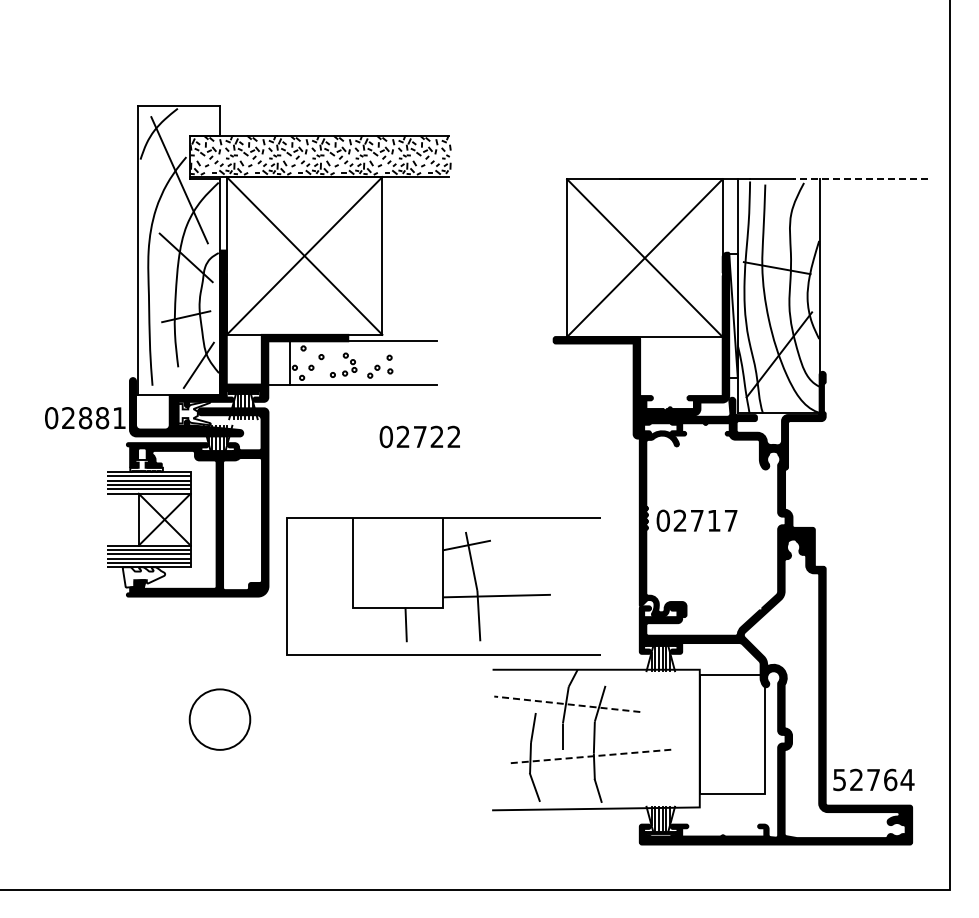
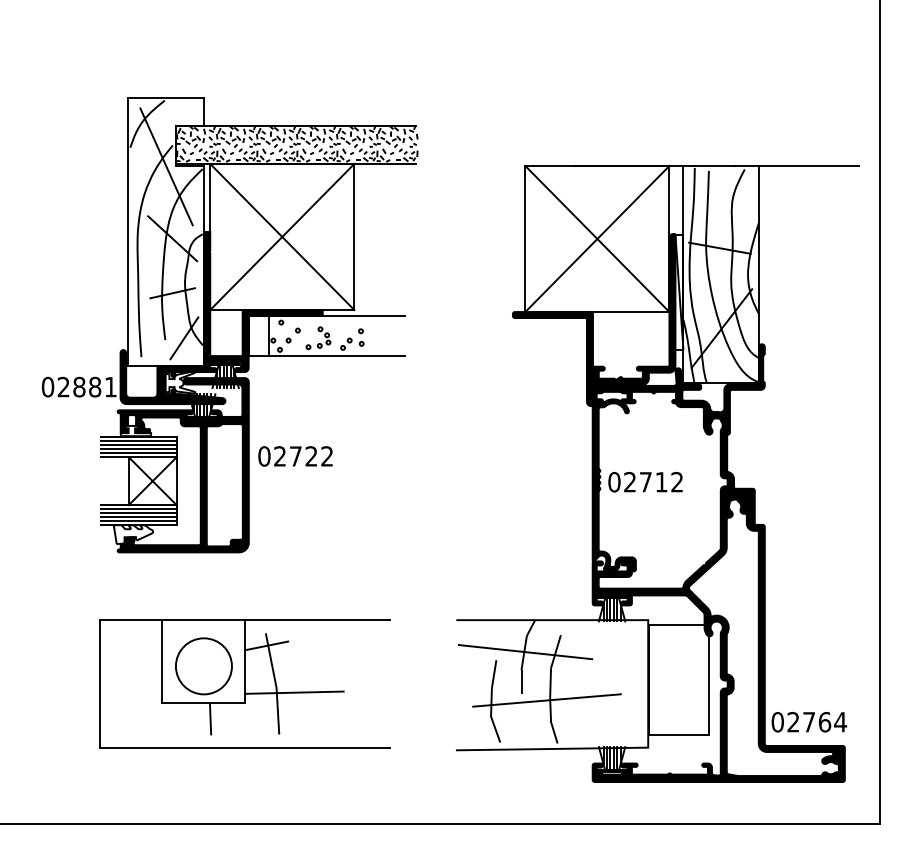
line: (860, 179) -> (797, 166), dashed -> solid
text: (419, 436) -> (295, 456), moved
text: (730, 520) -> (676, 481), 02717 -> 02712
part: (443, 586) -> (245, 683), moved
line: (566, 704) -> (524, 652), dashed -> solid
line: (589, 756) -> (546, 700), dashed -> solid
text: (839, 779) -> (777, 721), 52764 -> 02764

